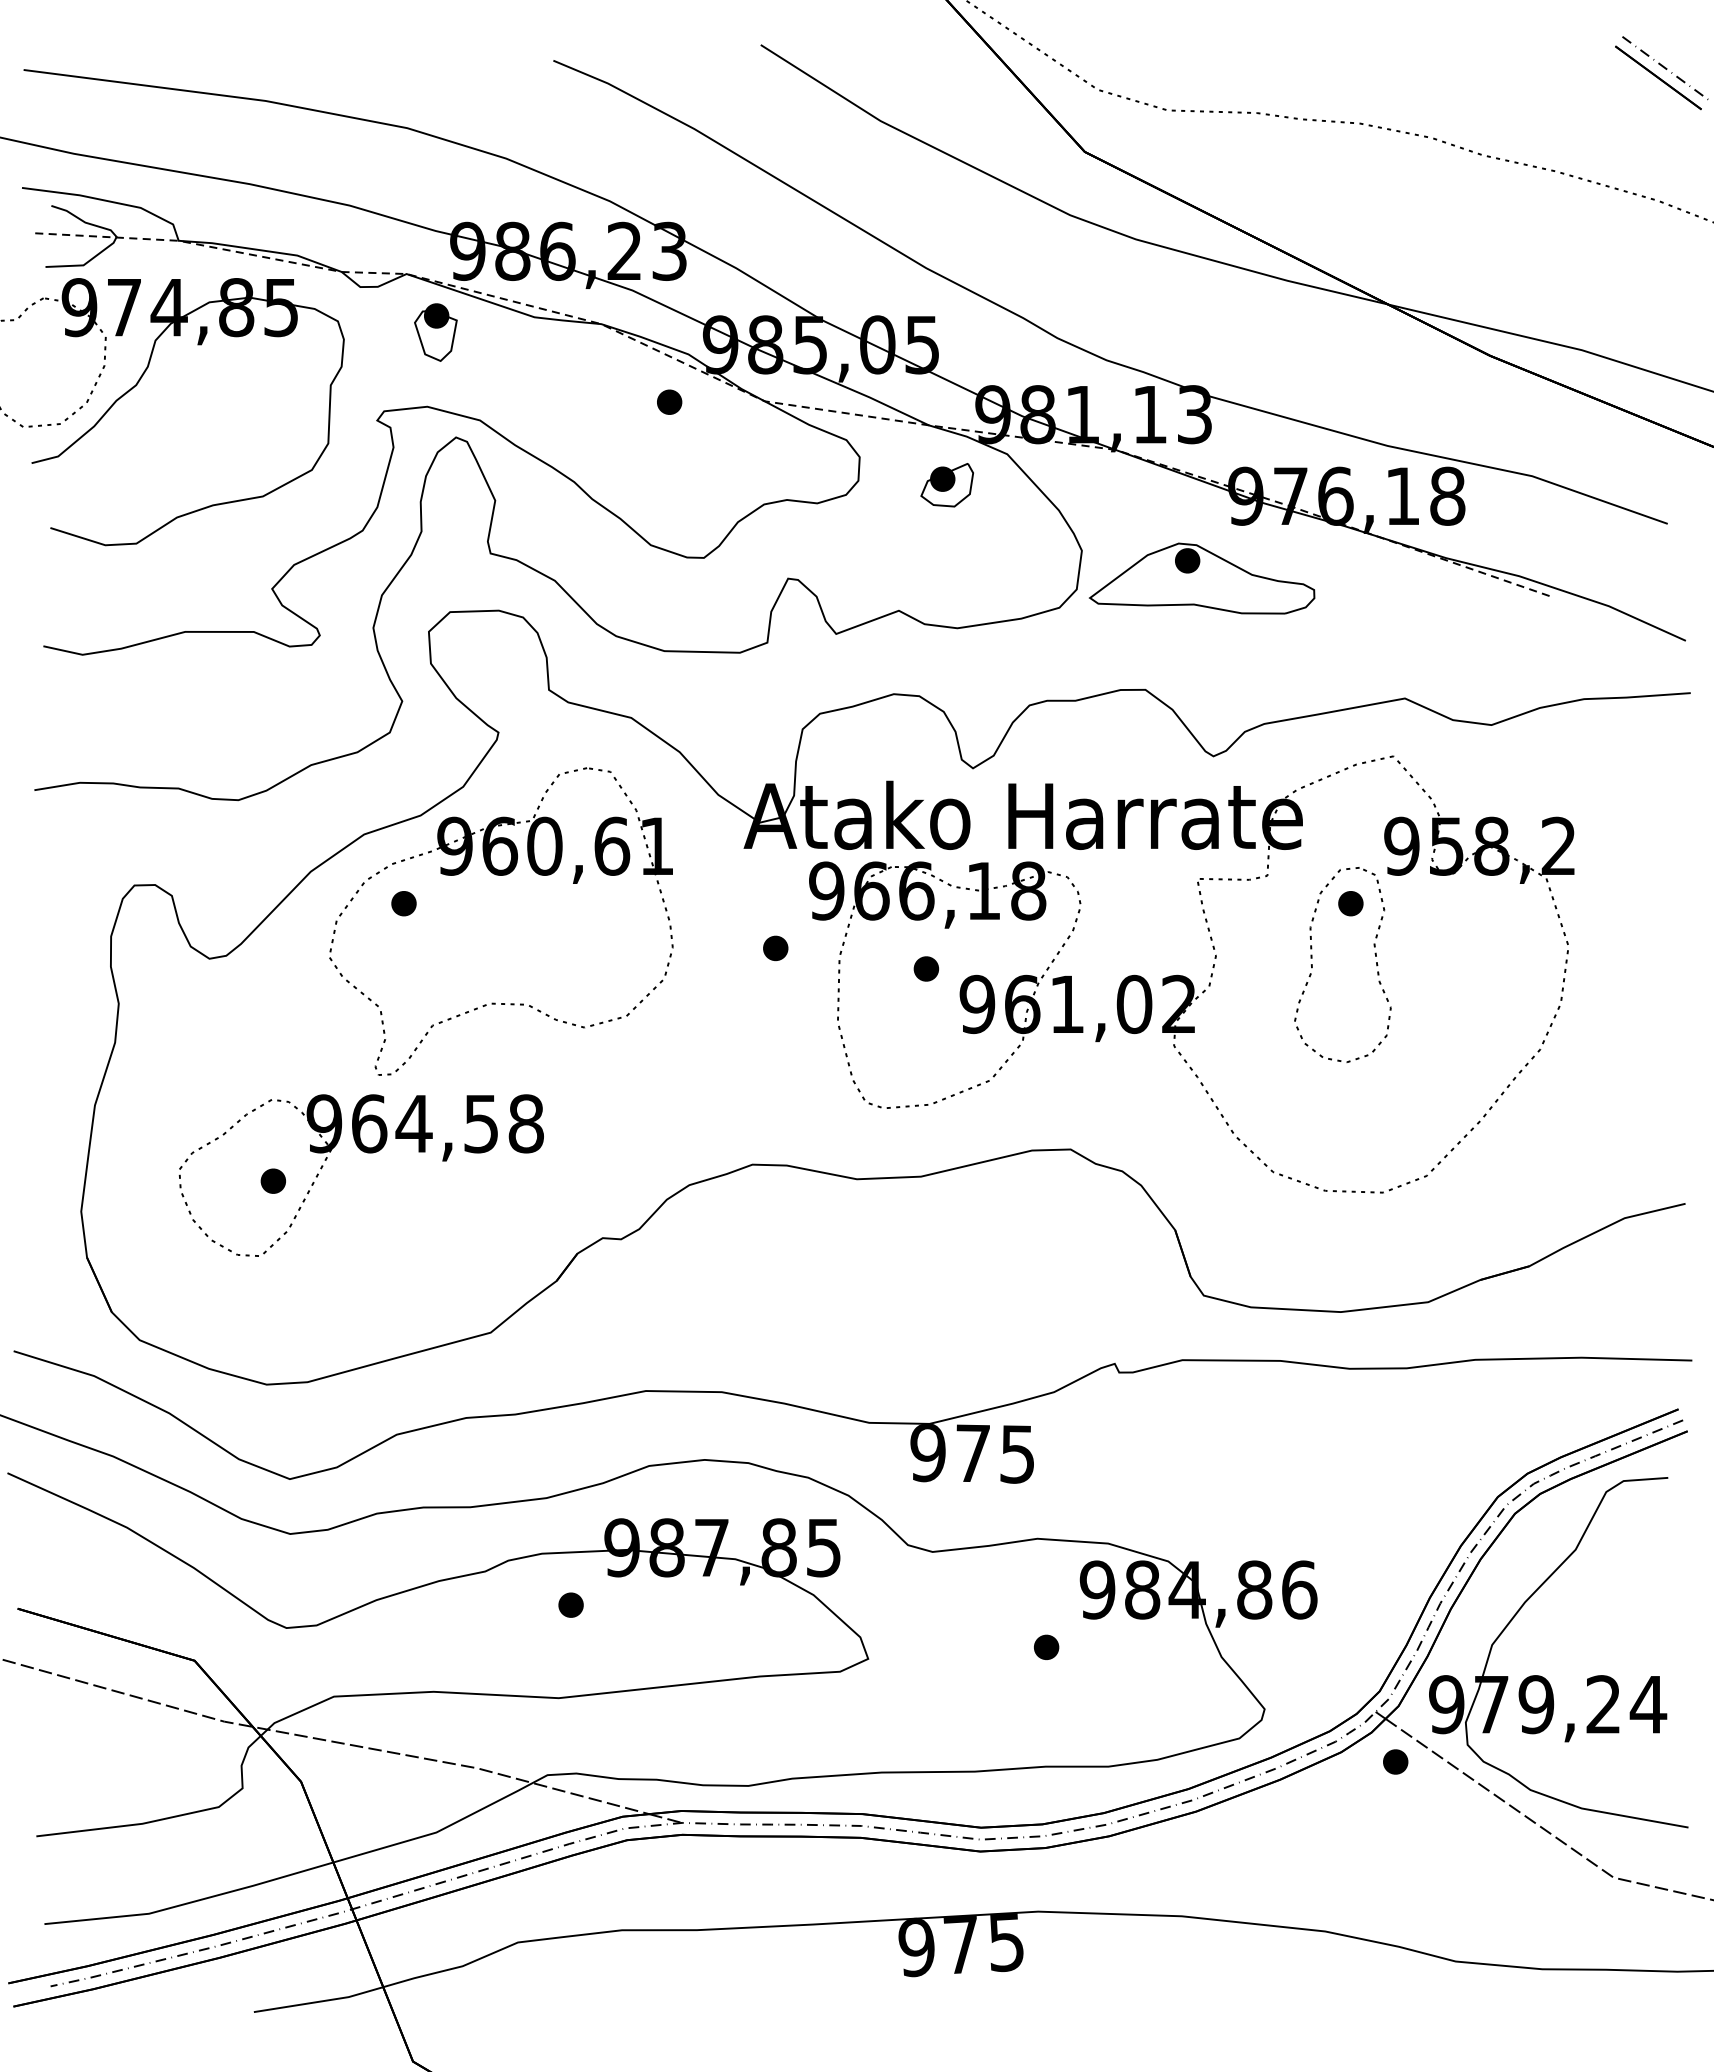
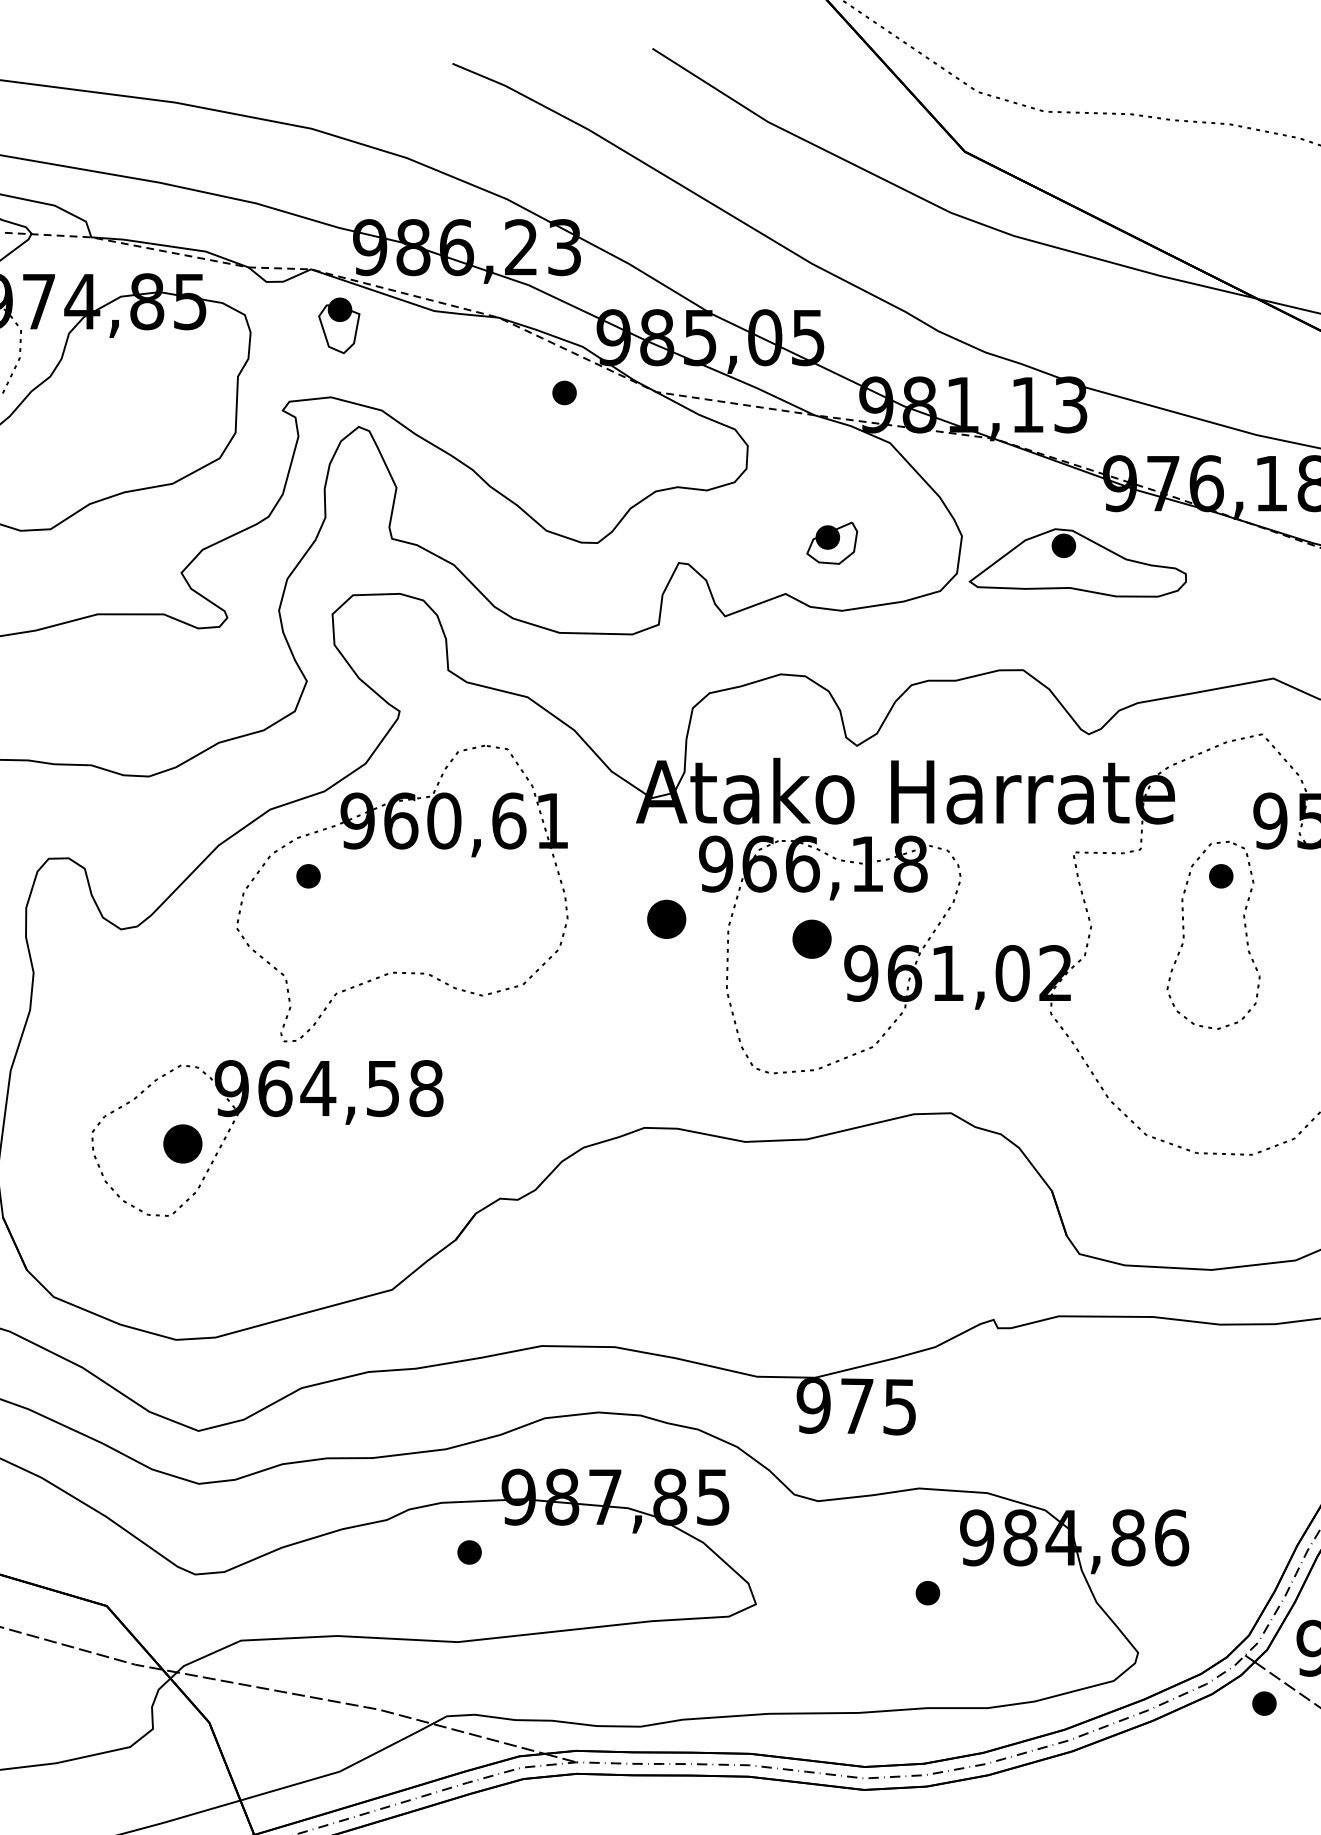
part: (946, 485) -> (831, 543), moved
part: (775, 948) -> (666, 919), size x1.6
part: (926, 968) -> (812, 938), size x1.6
part: (272, 1180) -> (181, 1143), size x1.6

